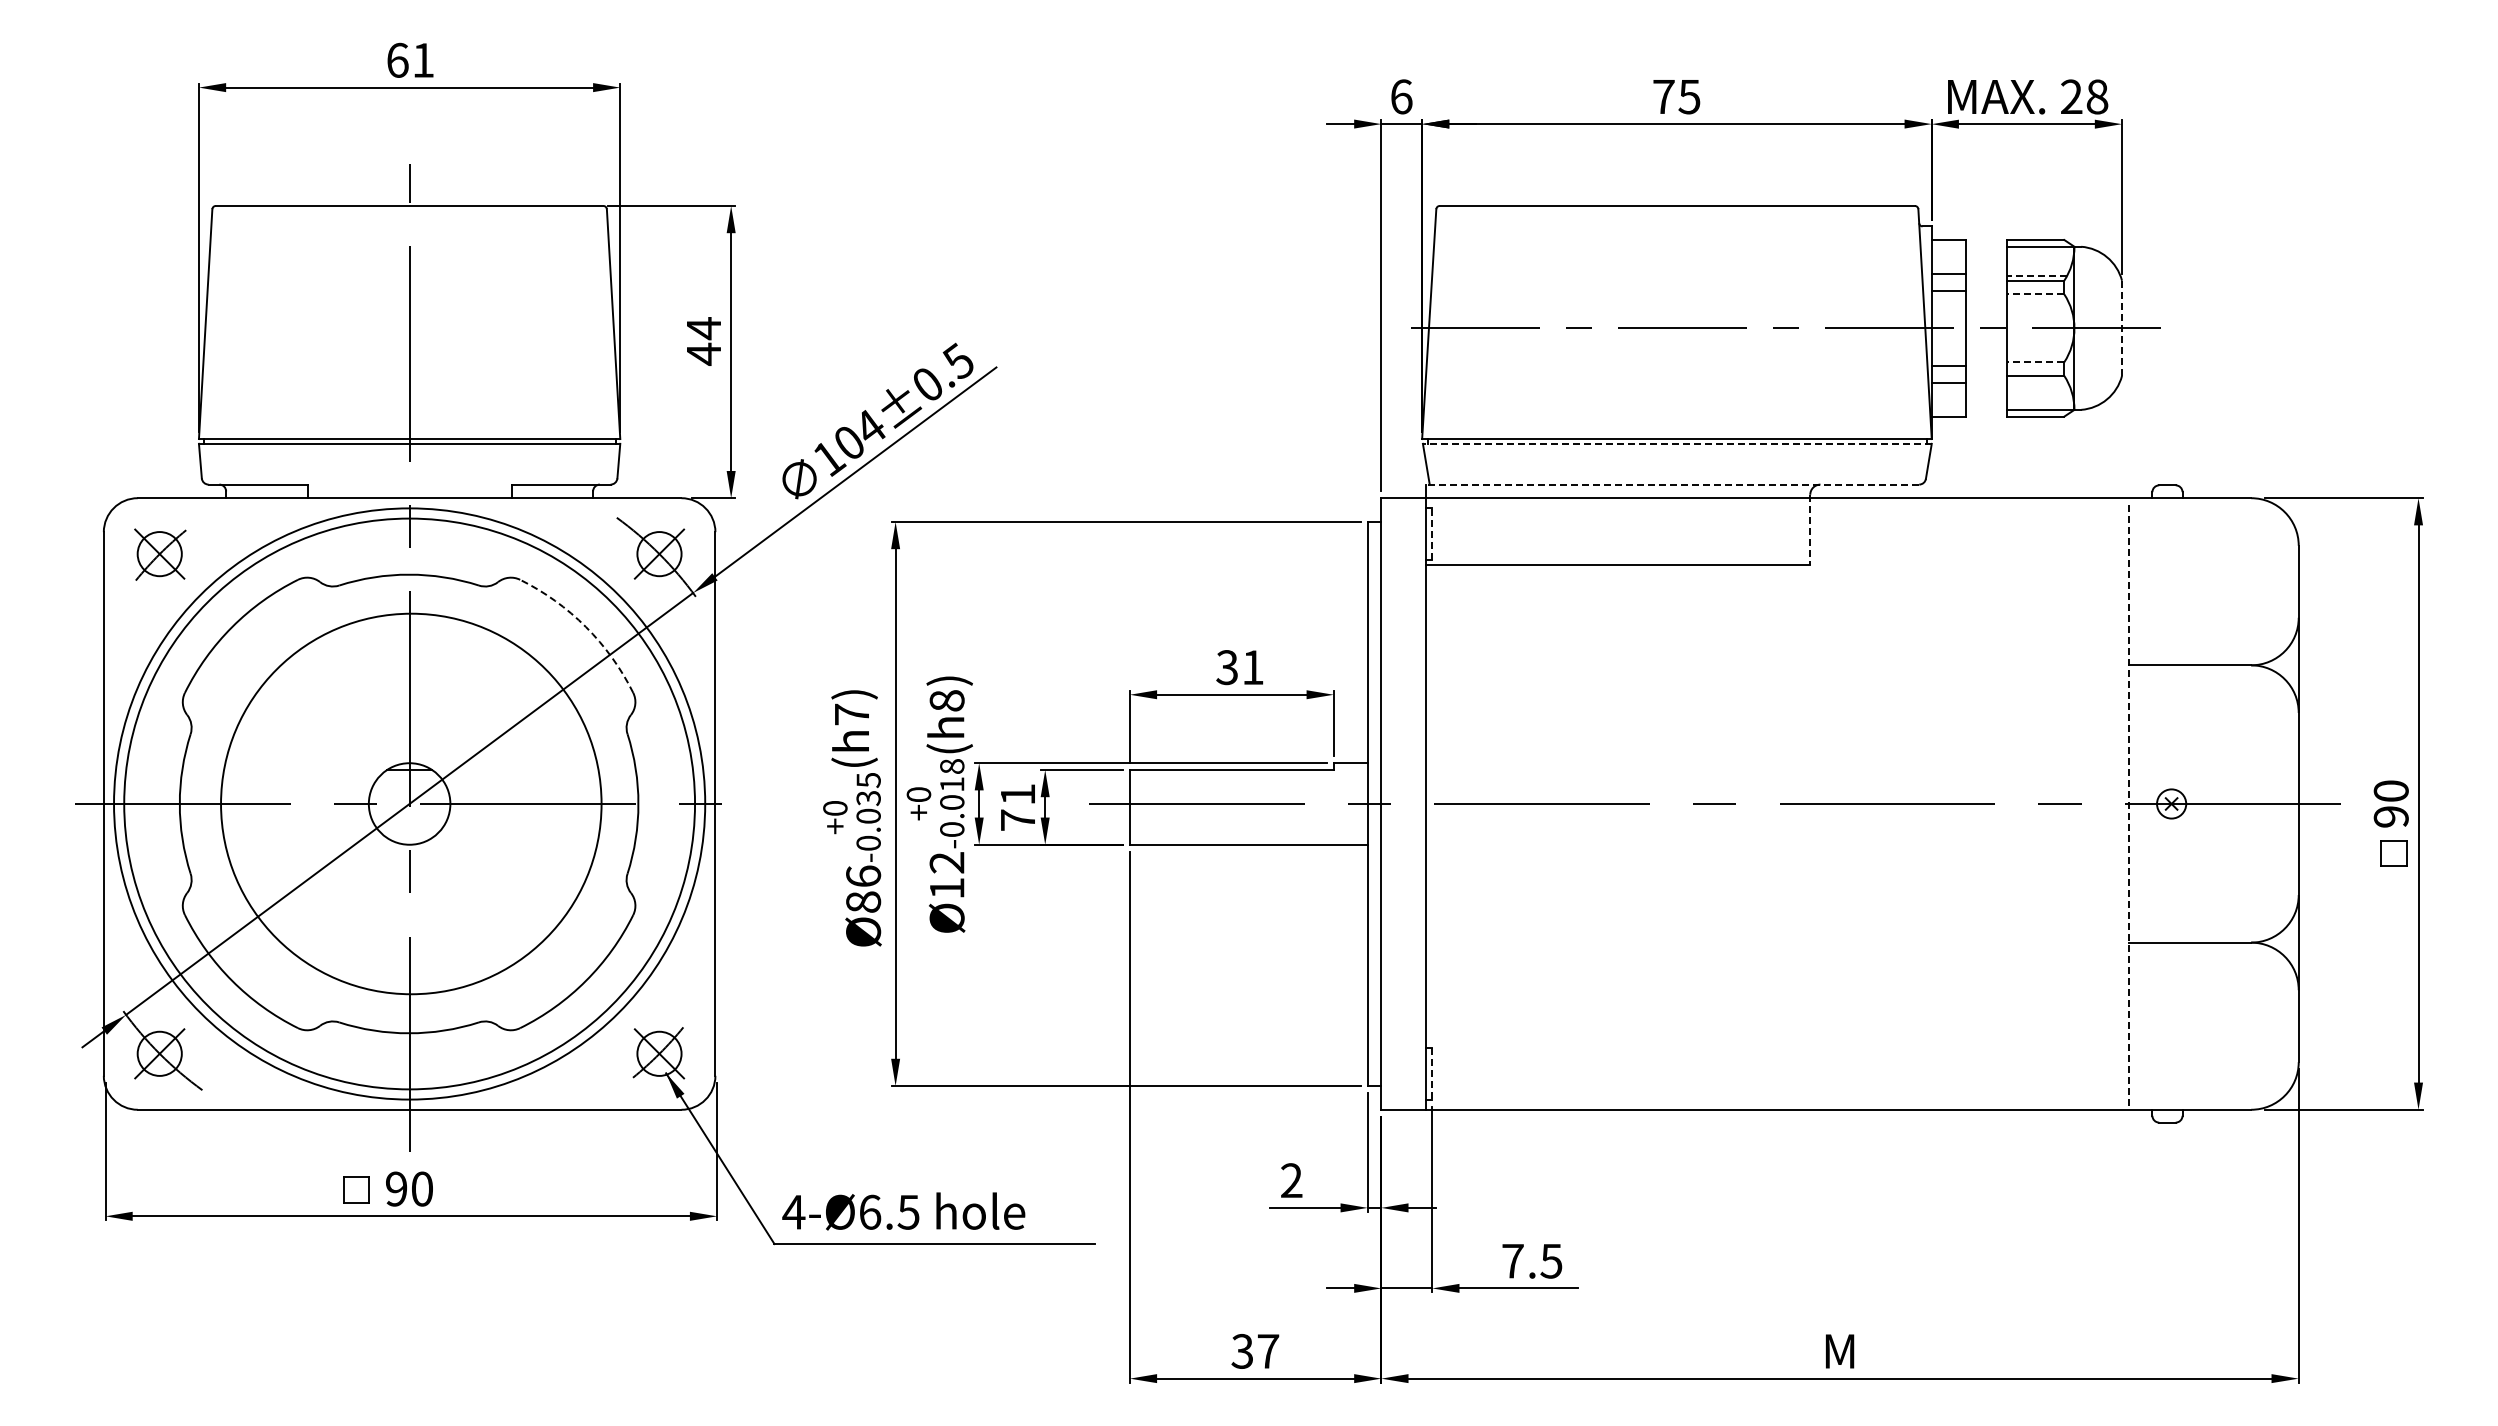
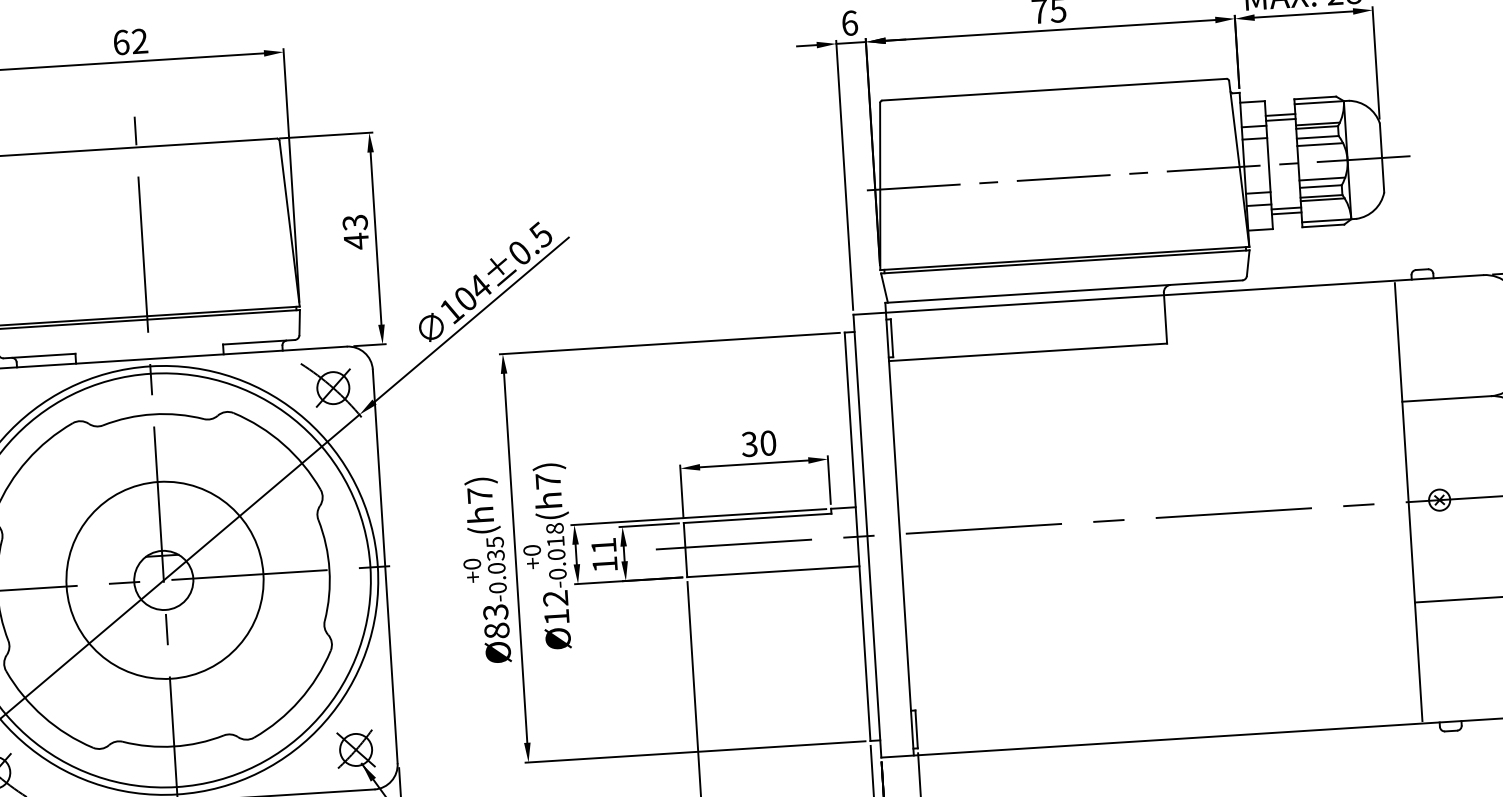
text: (423, 59) -> (139, 40), 61 -> 62
line: (1985, 260) -> (1280, 115), added
line: (1985, 267) -> (1280, 120), added
line: (2036, 275) -> (1317, 123), dashed -> solid
line: (2035, 294) -> (1317, 137), dashed -> solid
line: (2037, 304) -> (1319, 144), added
text: (703, 328) -> (354, 222), 44 -> 43
line: (2122, 328) -> (1382, 158), dashed -> solid
line: (2037, 352) -> (1321, 179), added
line: (2035, 362) -> (1320, 186), dashed -> solid
line: (2036, 380) -> (1322, 199), added
line: (1985, 389) -> (1285, 208), added
line: (1985, 396) -> (1286, 213), added
line: (1676, 443) -> (1064, 261), dashed -> solid
line: (1672, 484) -> (1063, 291), dashed -> solid
line: (1810, 530) -> (1165, 318), dashed -> solid
line: (1432, 533) -> (892, 337), dashed -> solid
arc: (586, 627) -> (283, 444), dashed -> solid
text: (1252, 667) -> (767, 443), 31 -> 30
text: (946, 700) -> (547, 481), 8 -> 7
circle: (411, 803) -> (165, 579), size x0.71
line: (2128, 803) -> (1408, 501), dashed -> solid
text: (1017, 819) -> (604, 563), 71 -> 11
text: (863, 876) -> (495, 612), 86 -> 83
line: (1432, 1074) -> (916, 729), dashed -> solid

